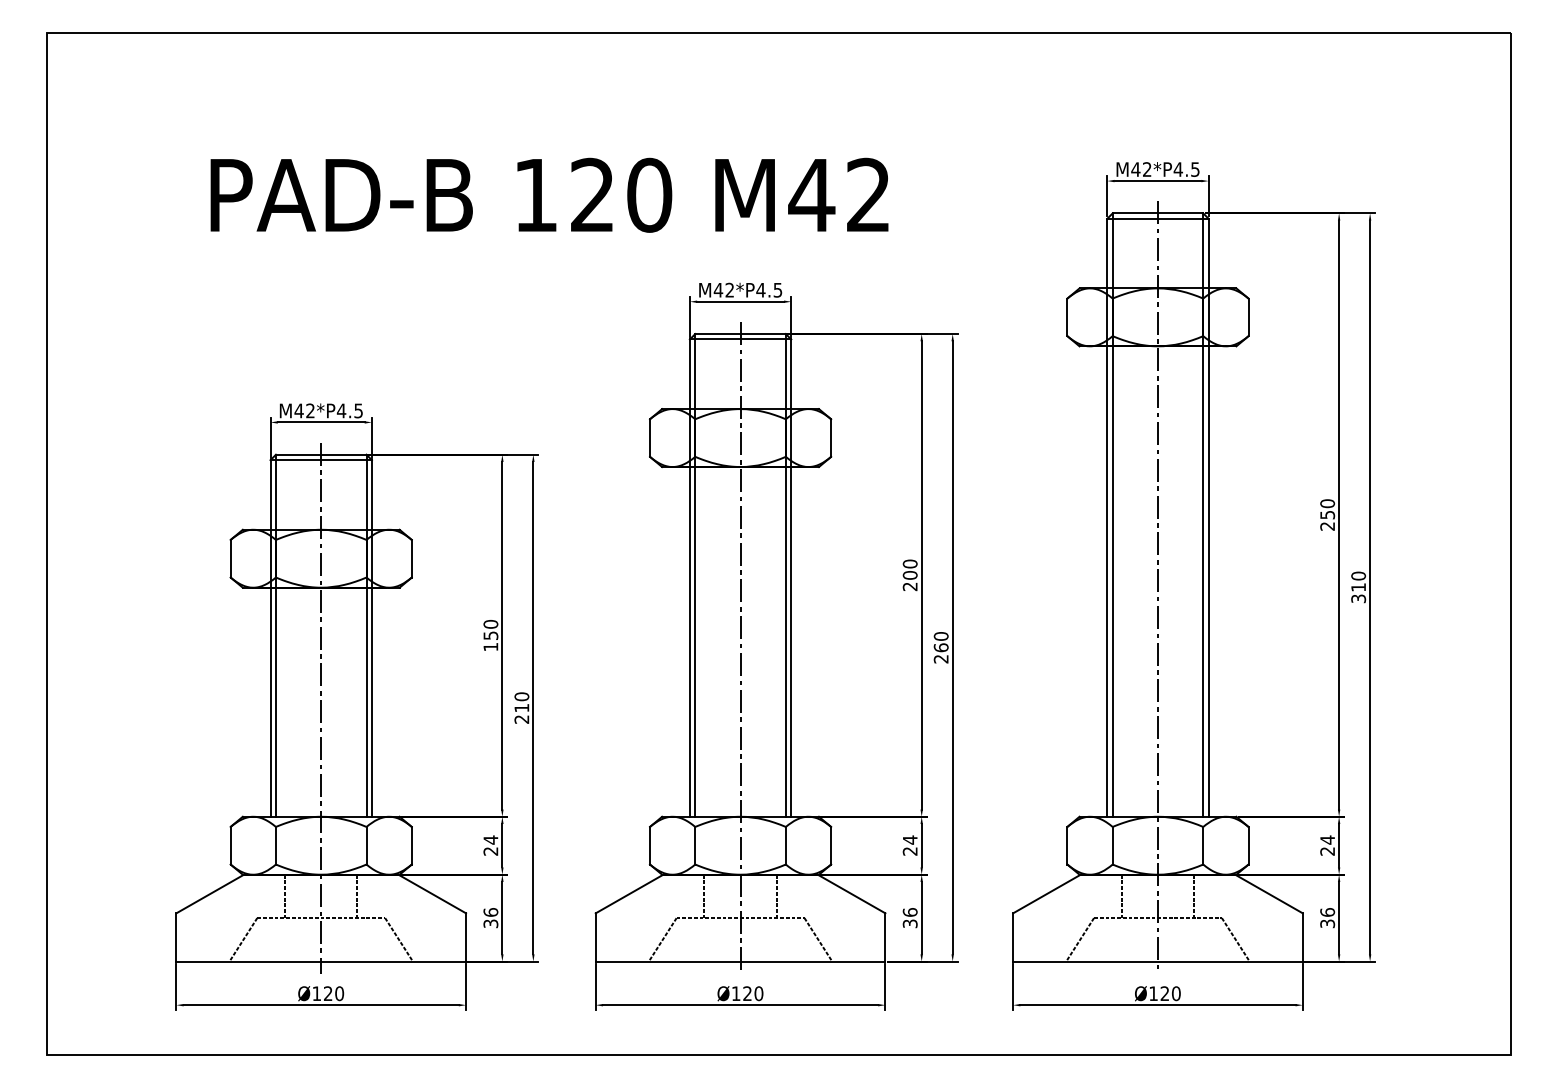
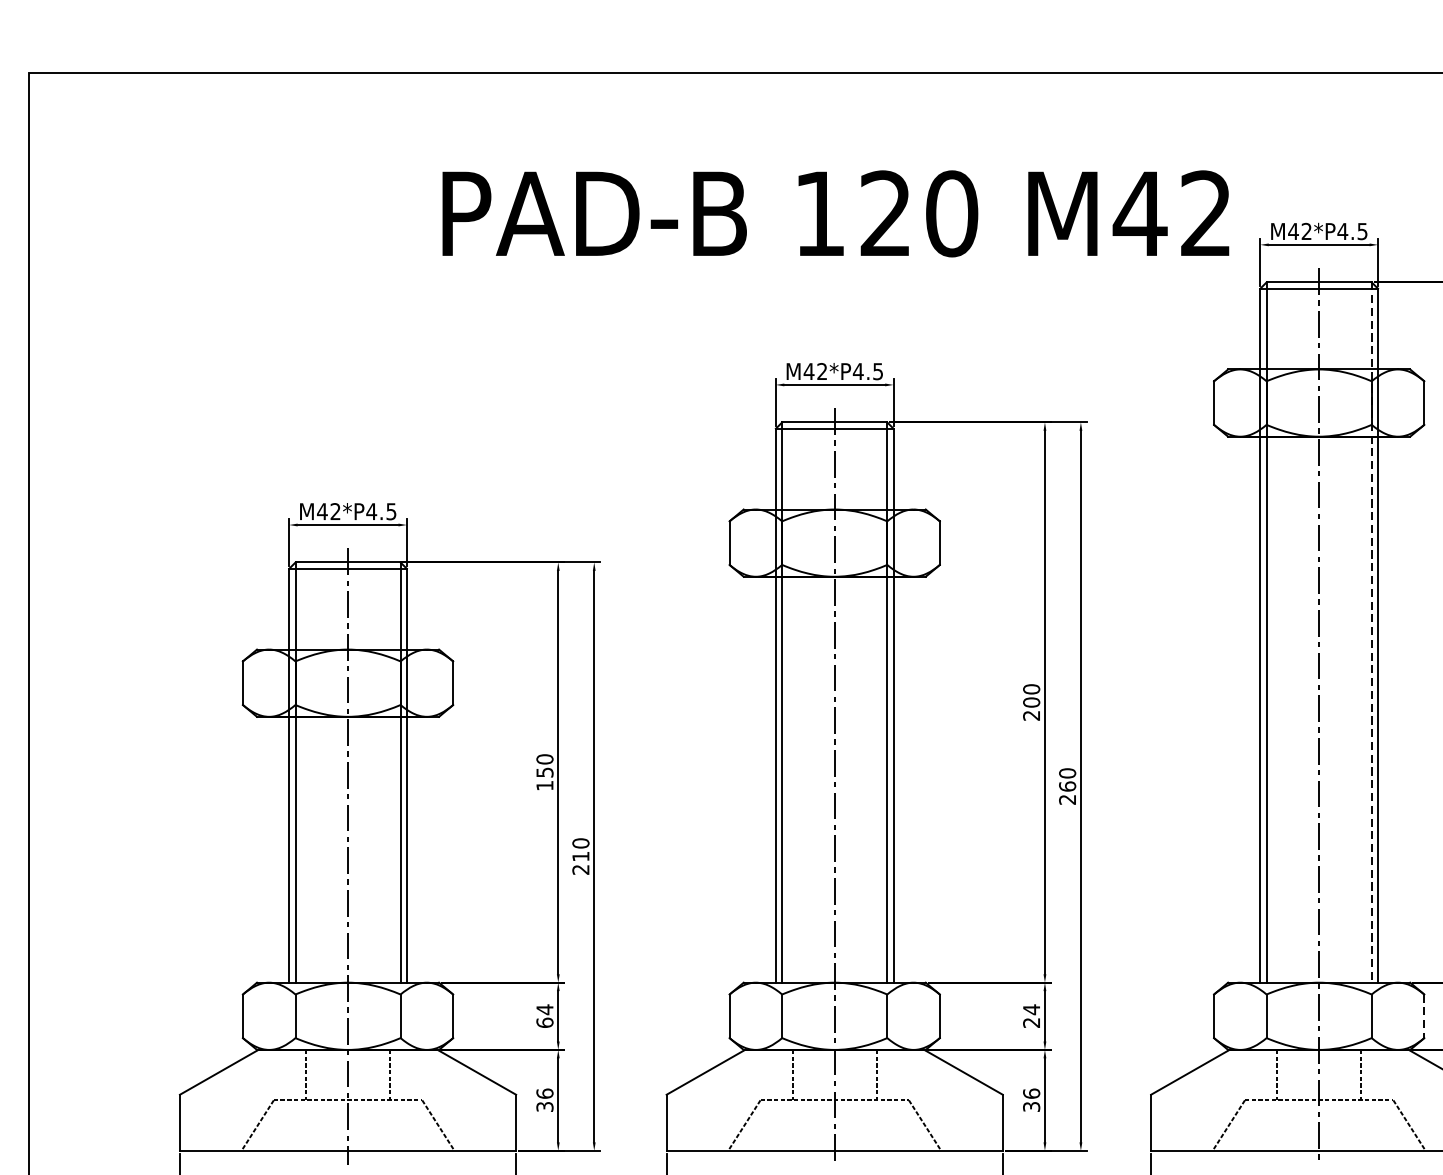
text: (549, 194) -> (835, 212), moved
line: (1203, 515) -> (1372, 633), solid -> dashed
line: (1248, 845) -> (1424, 1016), solid -> dashed
text: (490, 850) -> (544, 1021), 24 -> 64

